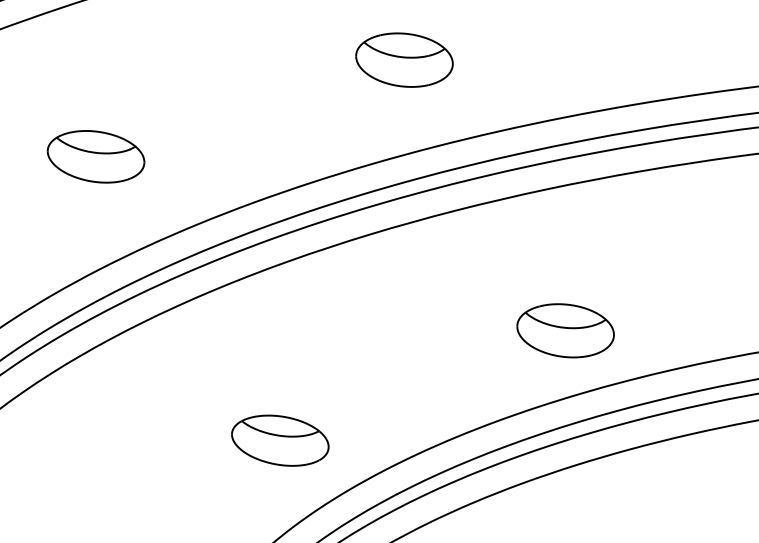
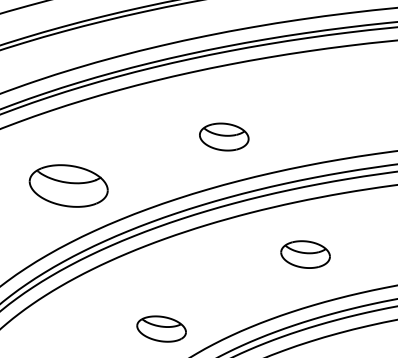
part: (95, 156) -> (68, 185), size x1.6
part: (565, 330) -> (305, 254), moved

